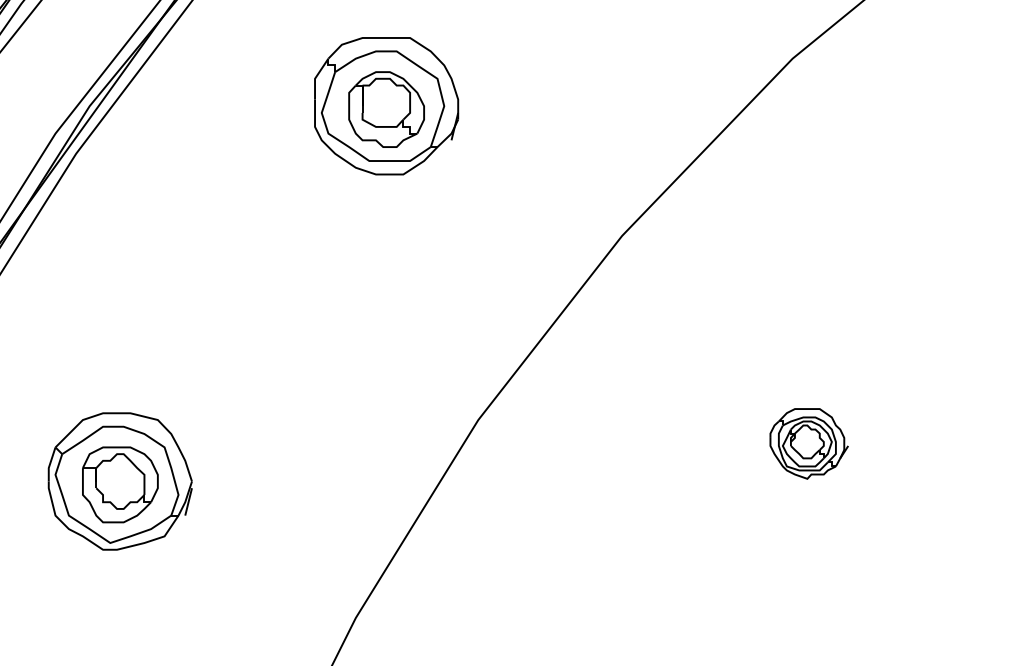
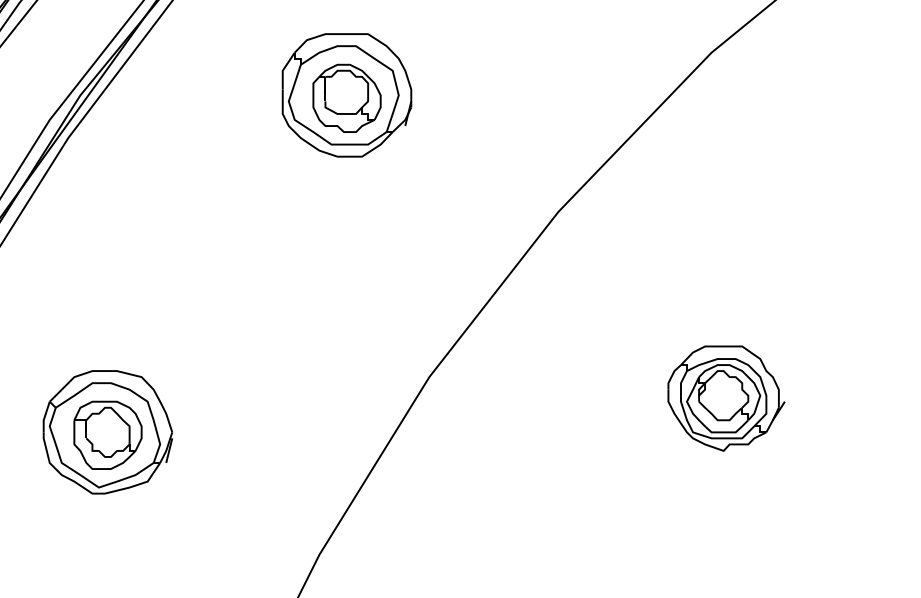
part: (809, 443) -> (726, 398), size x1.67

